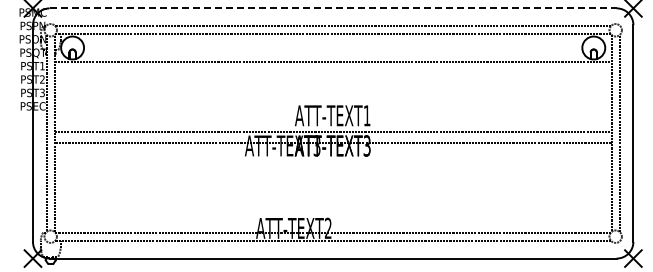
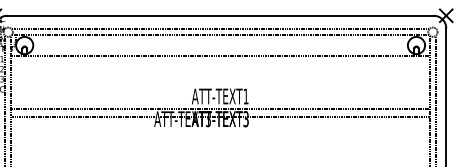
line: (333, 8) -> (220, 15), dashed -> solid

